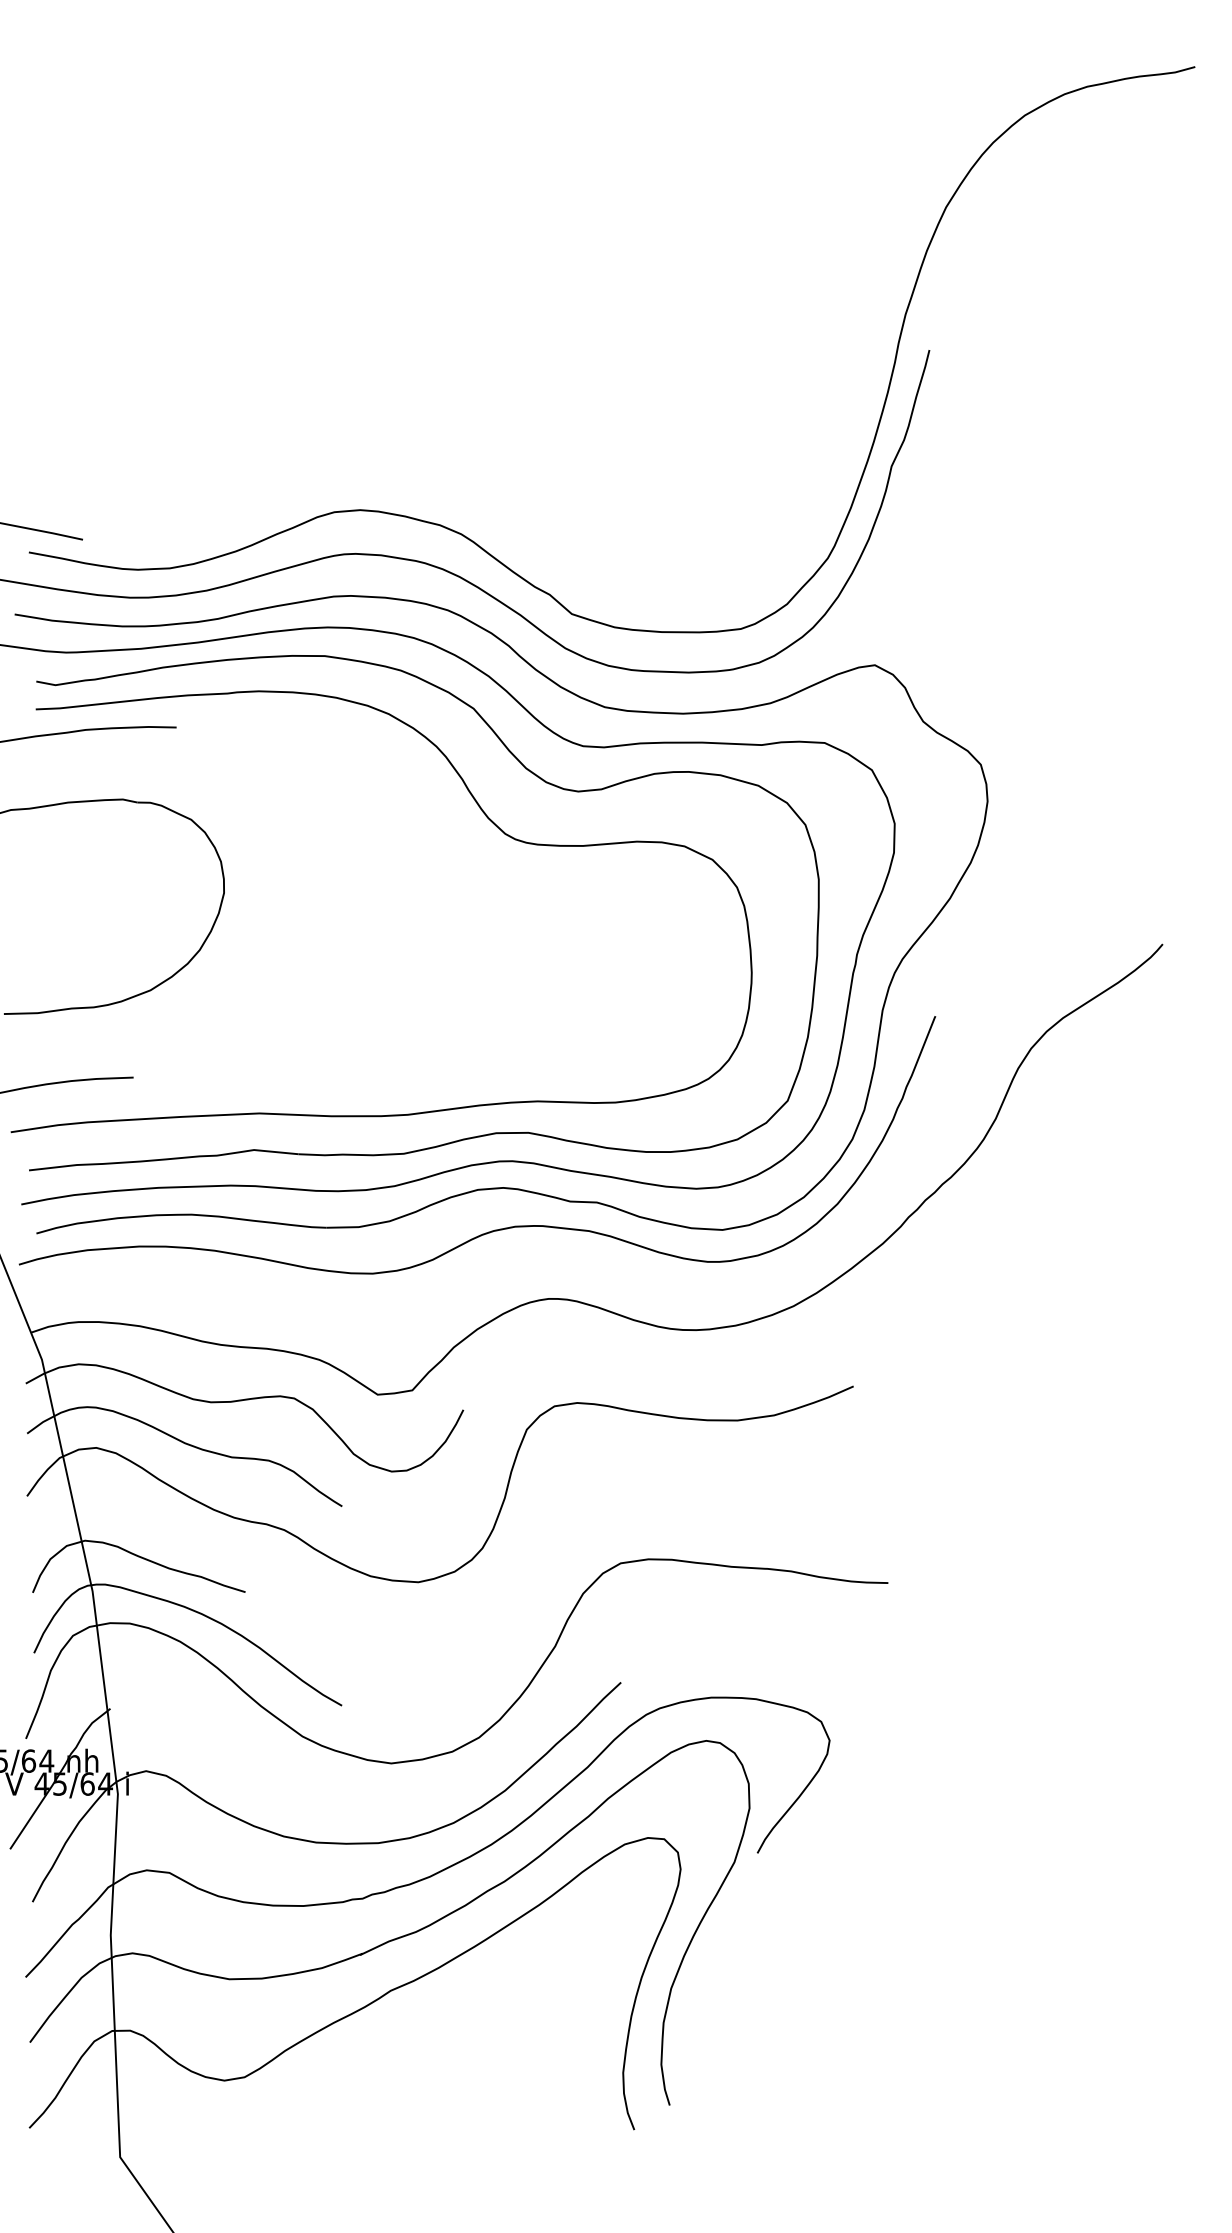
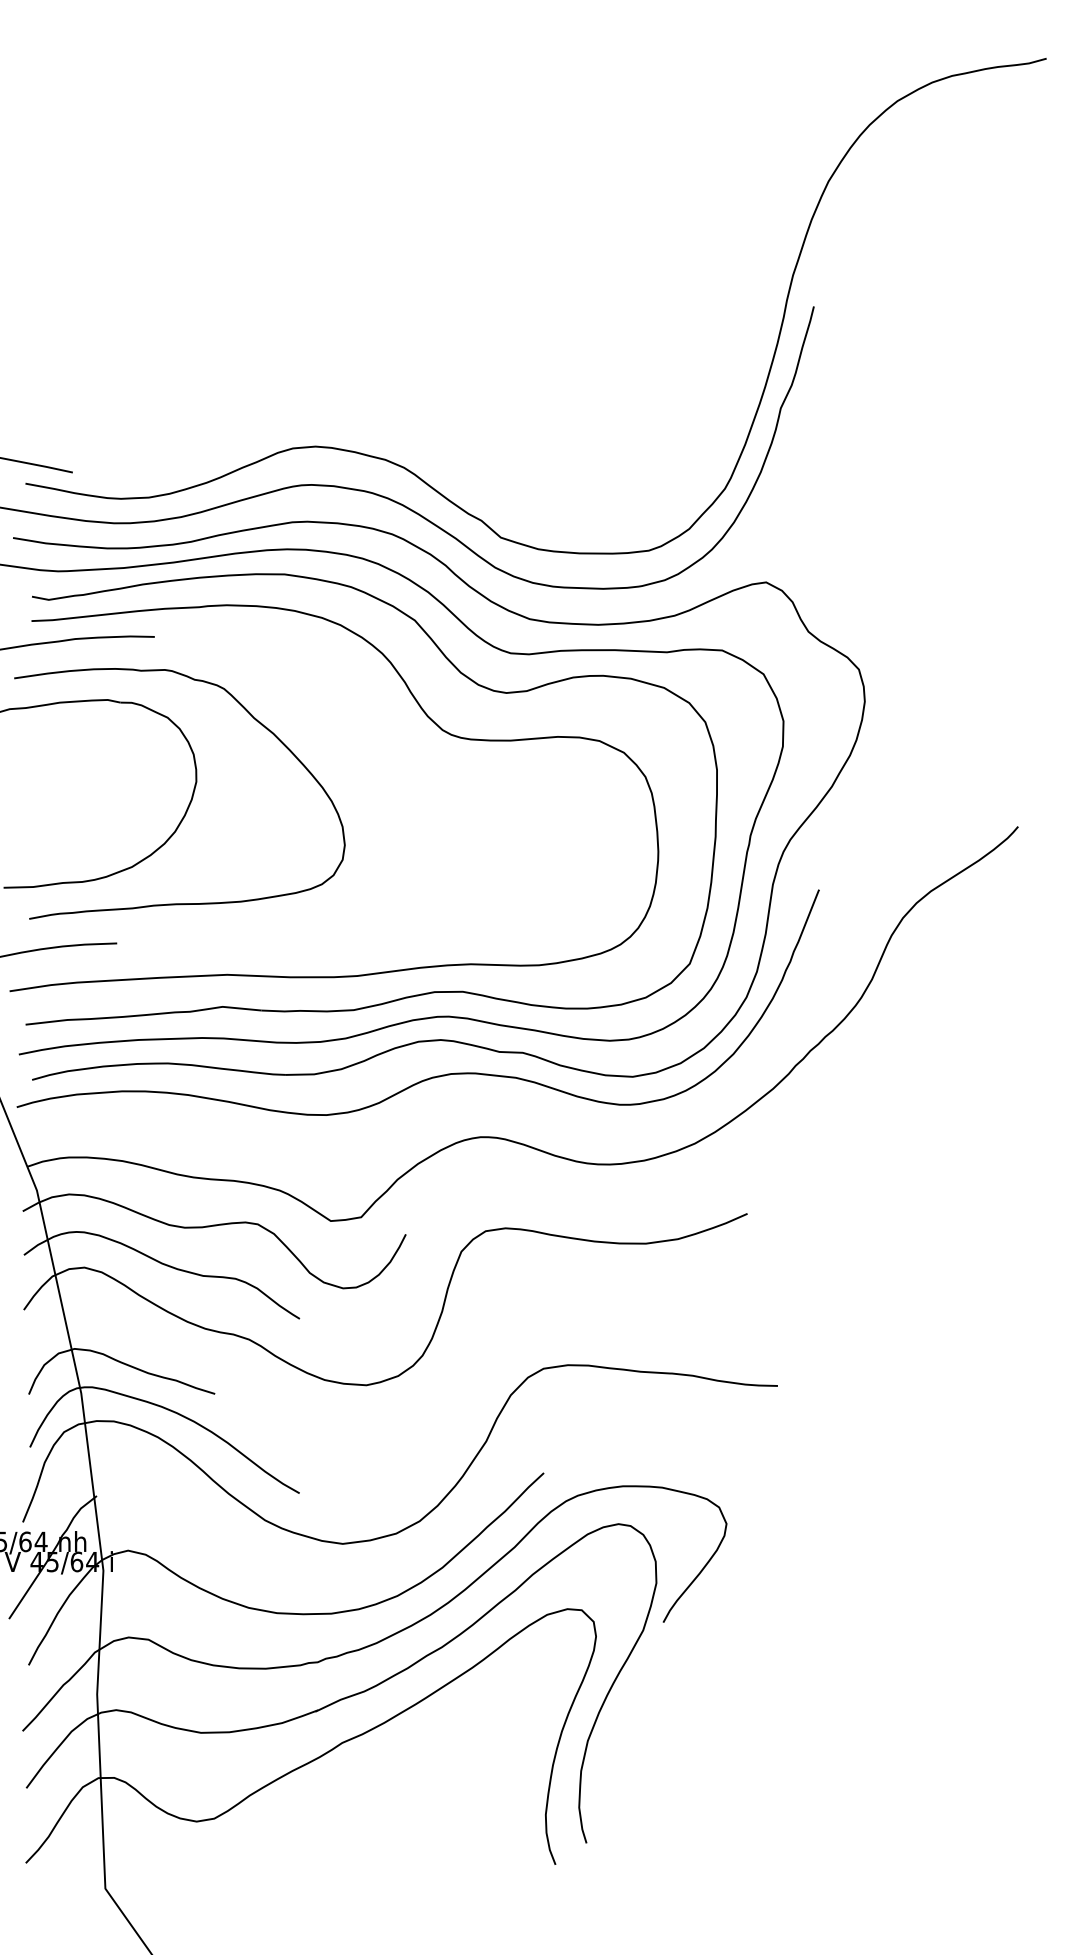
curve: (289, 820) -> (253, 718), added

